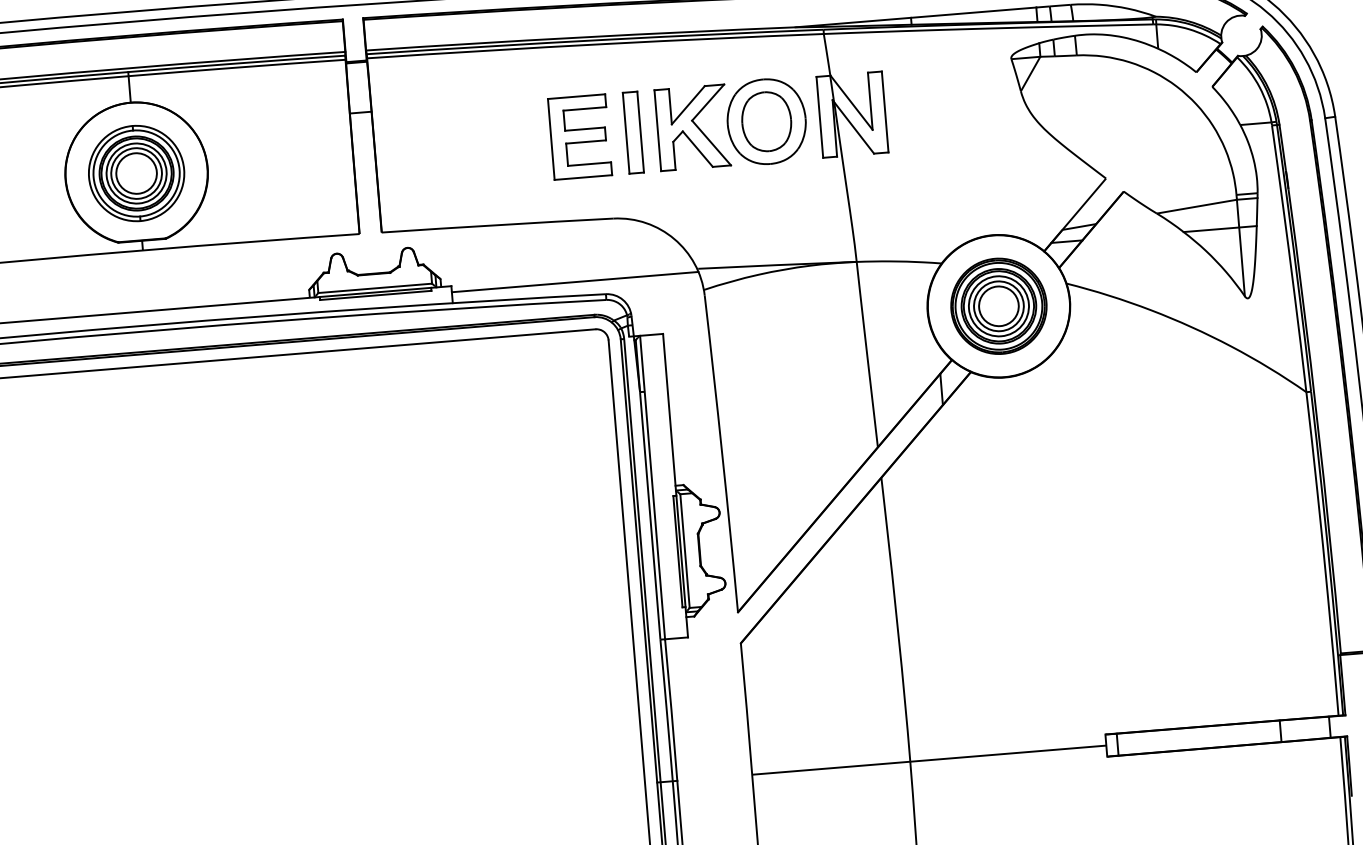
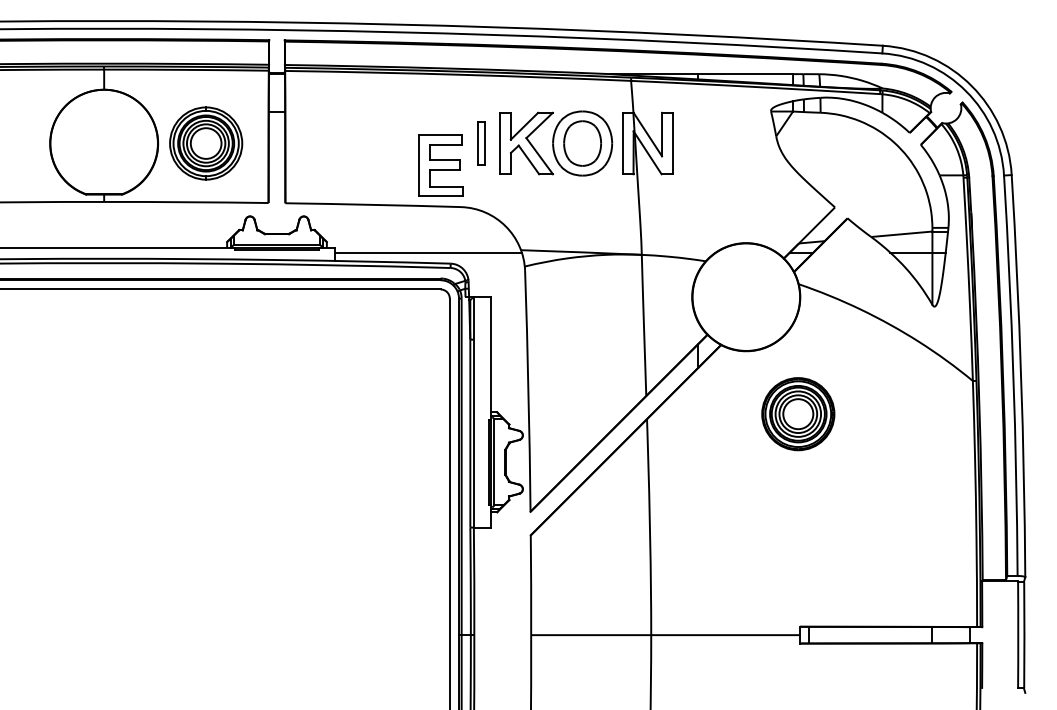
part: (633, 132) -> (481, 143), size x0.7
part: (579, 137) -> (440, 165), moved
part: (137, 173) -> (206, 143), moved
part: (999, 306) -> (798, 414), moved

